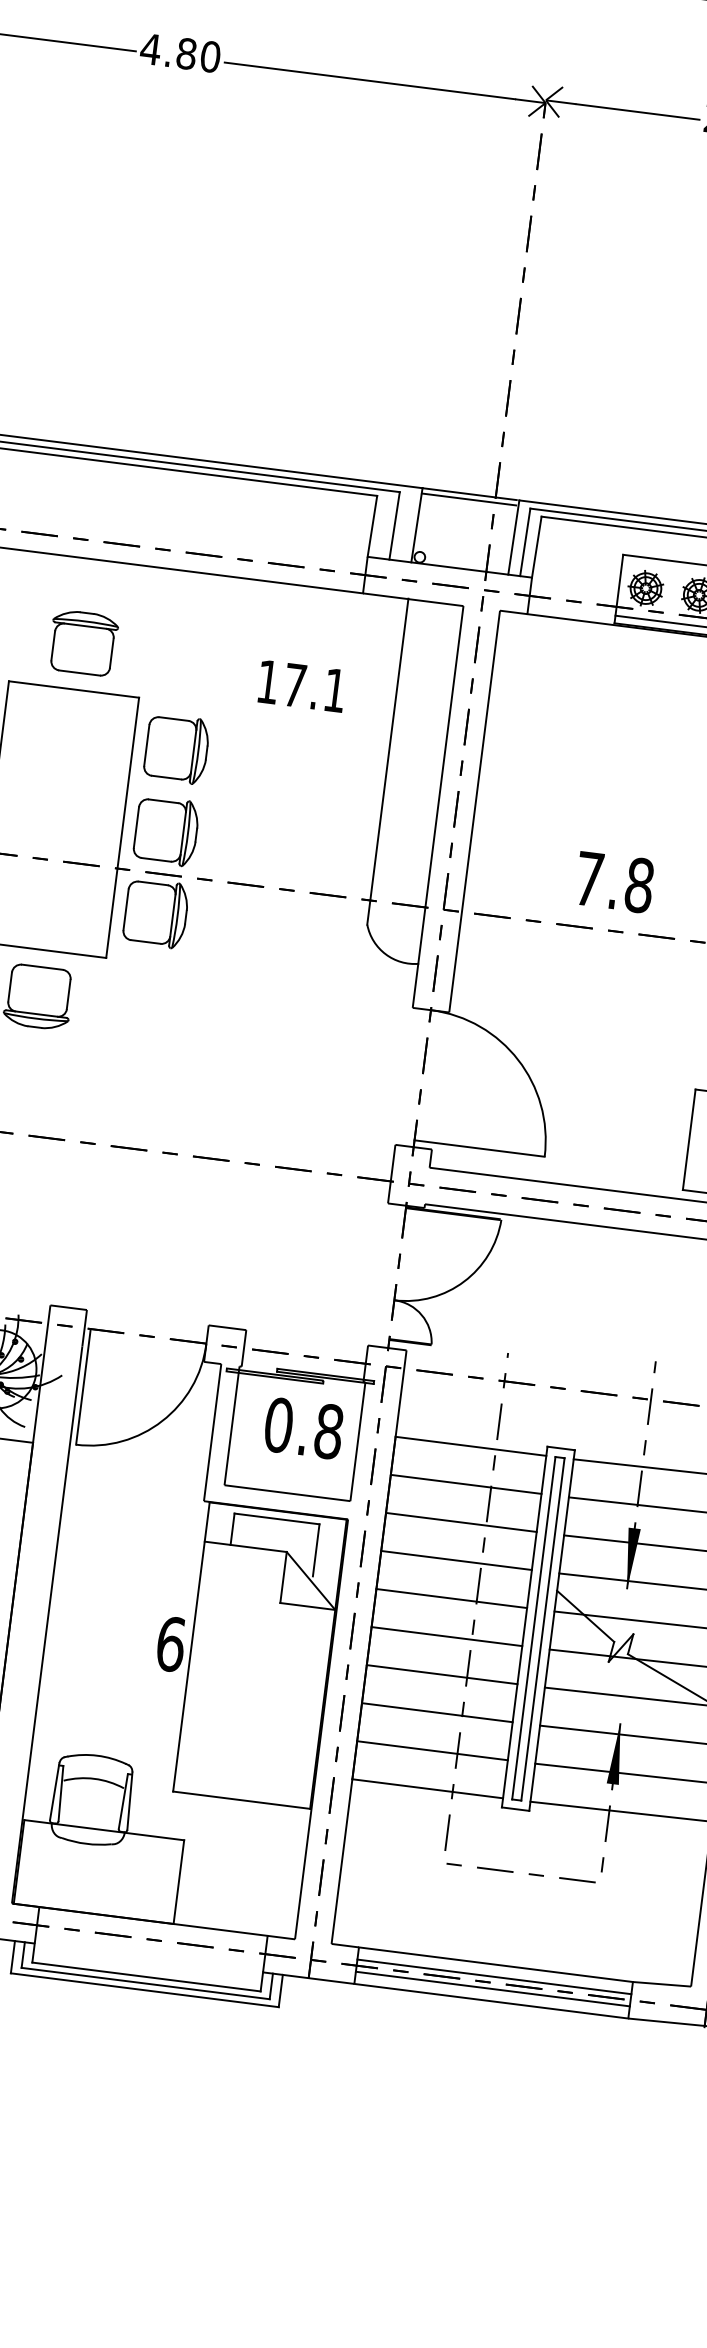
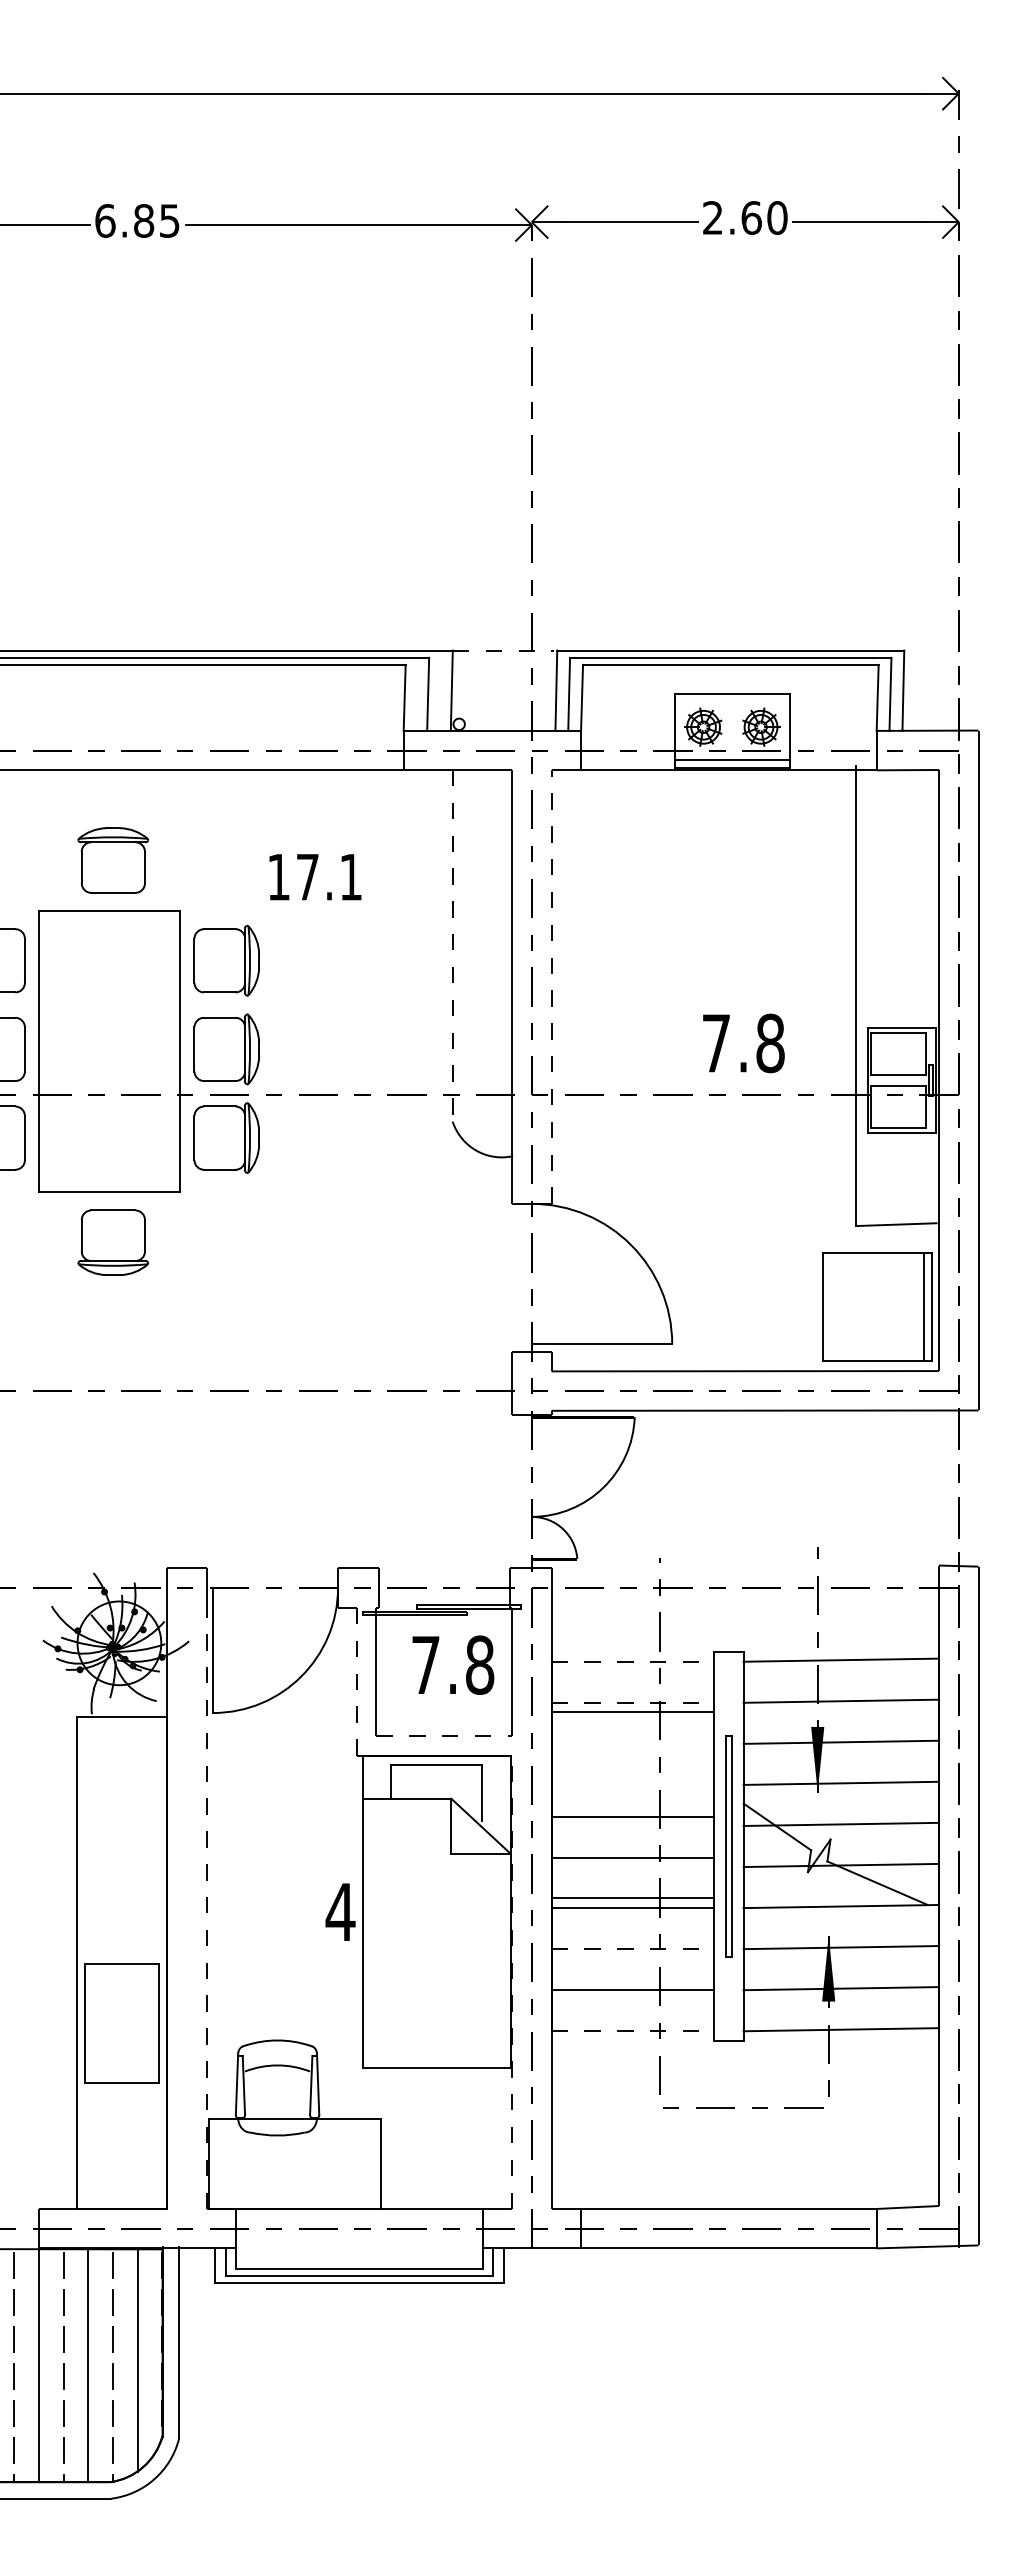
text: (179, 52) -> (136, 220), 4.80 -> 6.85
line: (469, 494) -> (503, 650), solid -> dashed
line: (468, 499) -> (503, 656), removed
text: (302, 686) -> (315, 877), moved
line: (387, 761) -> (452, 945), solid -> dashed
line: (474, 811) -> (551, 987), solid -> dashed
text: (614, 882) -> (743, 1043), moved
text: (278, 1424) -> (425, 1664), 0.8 -> 7.8
line: (212, 1432) -> (356, 1681), solid -> dashed
line: (471, 1446) -> (633, 1661), solid -> dashed
line: (466, 1484) -> (633, 1702), solid -> dashed
line: (287, 1493) -> (444, 1736), solid -> dashed
line: (461, 1522) -> (632, 1711), moved
line: (456, 1560) -> (632, 1816), moved
line: (451, 1598) -> (632, 1857), moved
line: (47, 1625) -> (206, 1908), solid -> dashed
part: (538, 1628) -> (728, 1846), size x0.6
line: (446, 1636) -> (632, 1898), moved
text: (170, 1643) -> (340, 1911), 6 -> 4
line: (437, 1713) -> (633, 1949), solid -> dashed
line: (321, 1729) -> (512, 1982), solid -> dashed
line: (428, 1789) -> (633, 2031), solid -> dashed
line: (494, 1977) -> (728, 2222), removed
line: (492, 1989) -> (728, 2235), removed

